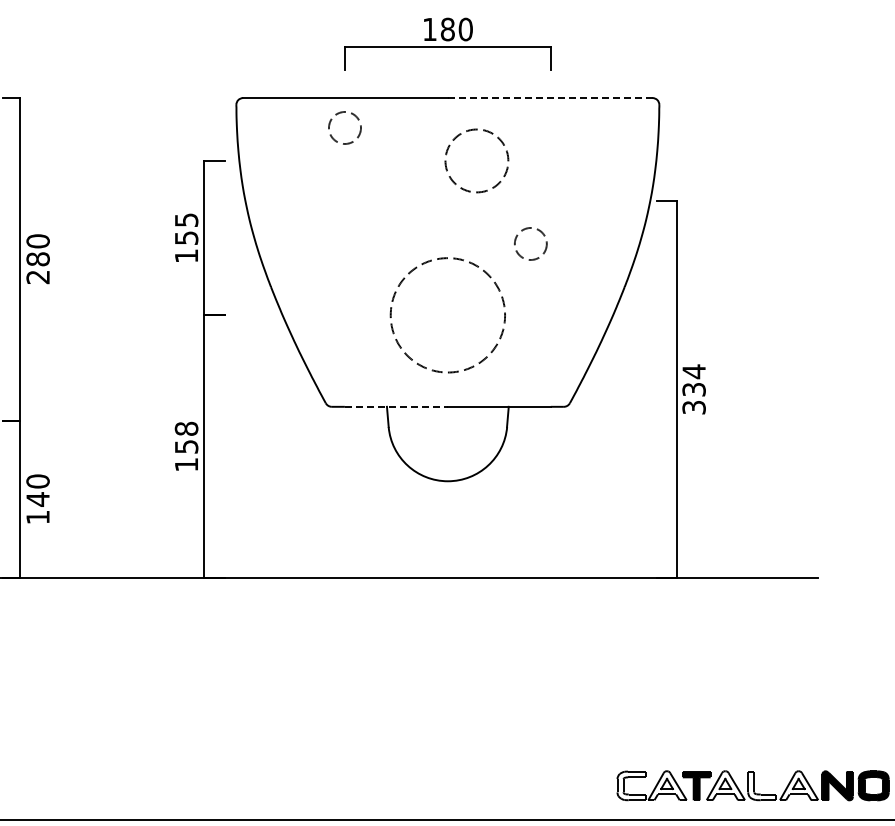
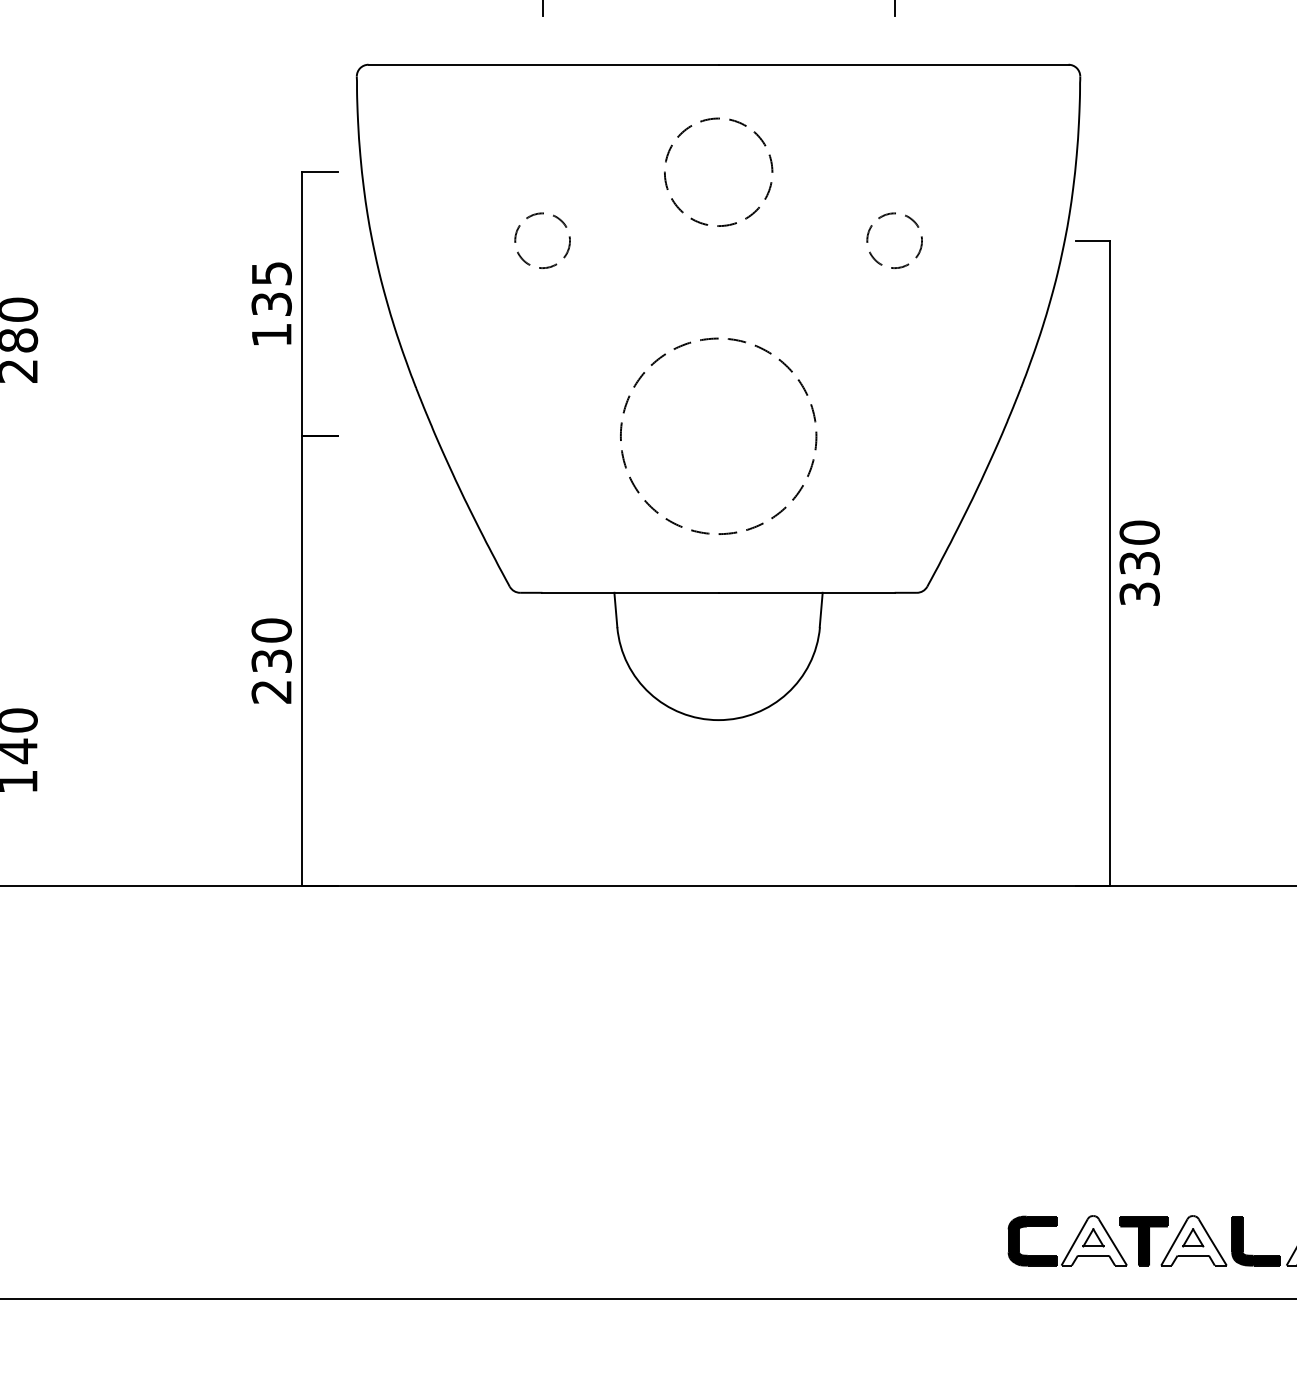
line: (549, 98) -> (892, 65), dashed -> solid
circle: (344, 127) -> (541, 239), moved
part: (450, 146) -> (673, 147), moved
text: (185, 237) -> (269, 303), 155 -> 135
circle: (530, 243) -> (894, 239), moved
text: (693, 371) -> (1138, 532), 334 -> 330
line: (396, 406) -> (630, 592), dashed -> solid
text: (186, 446) -> (271, 660), 158 -> 230
fill: (631, 785) -> (1032, 1240), added
fill: (762, 785) -> (1256, 1240), added

